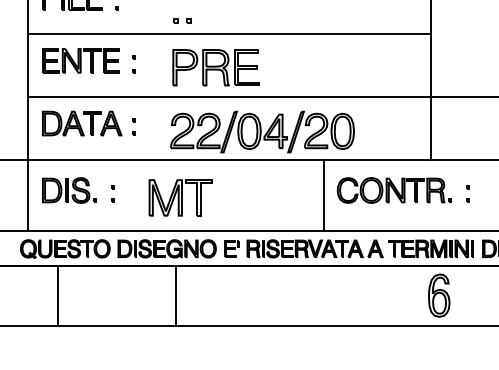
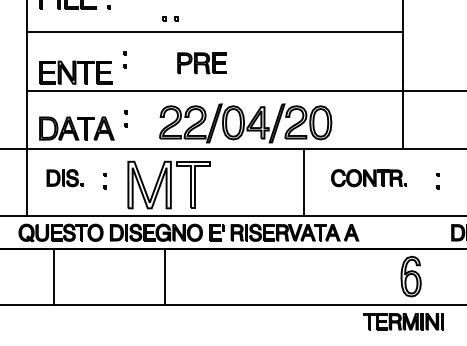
part: (80, 60) -> (75, 72), moved
part: (215, 67) -> (201, 62), size x0.6
part: (82, 123) -> (77, 128), moved
part: (69, 190) -> (64, 178), size x0.7
part: (393, 190) -> (368, 178), size x0.7
part: (180, 197) -> (168, 184), size x1.4
part: (430, 248) -> (402, 321), moved

